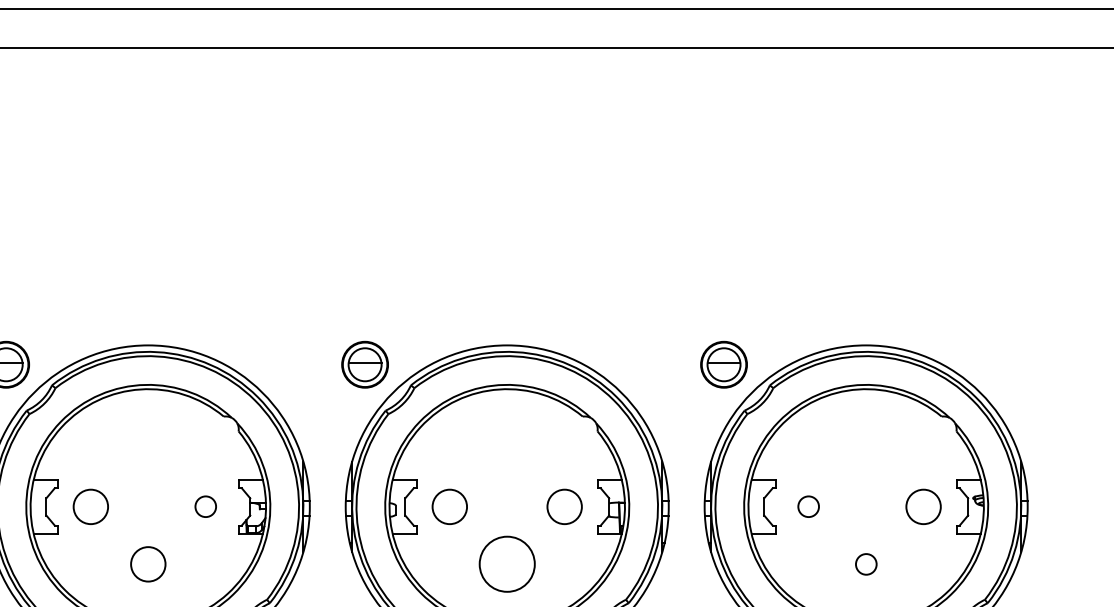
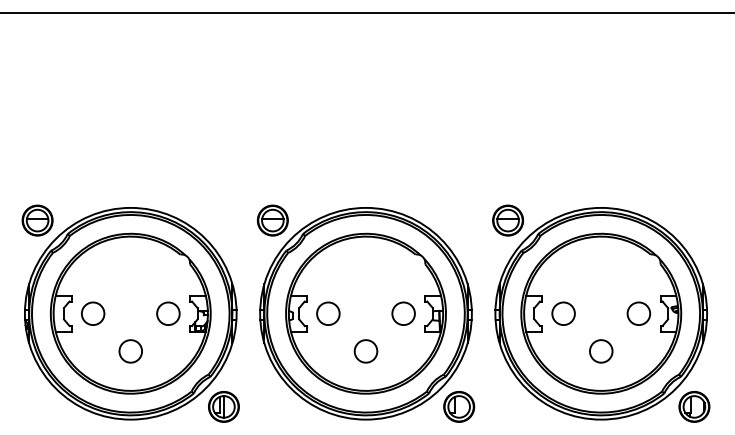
circle: (205, 506) -> (168, 313), size x1.67
circle: (808, 506) -> (563, 313), size x1.67
circle: (506, 564) -> (365, 351), size x0.62
circle: (866, 564) -> (601, 351), size x1.67

